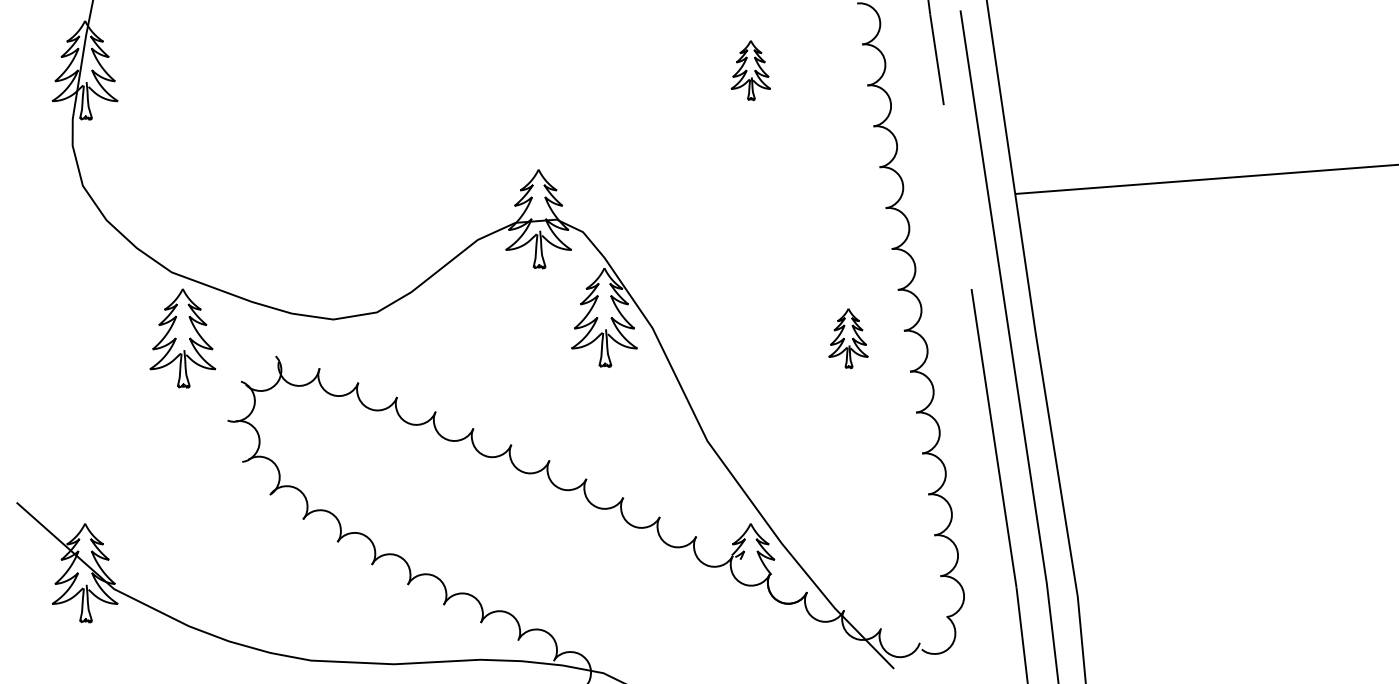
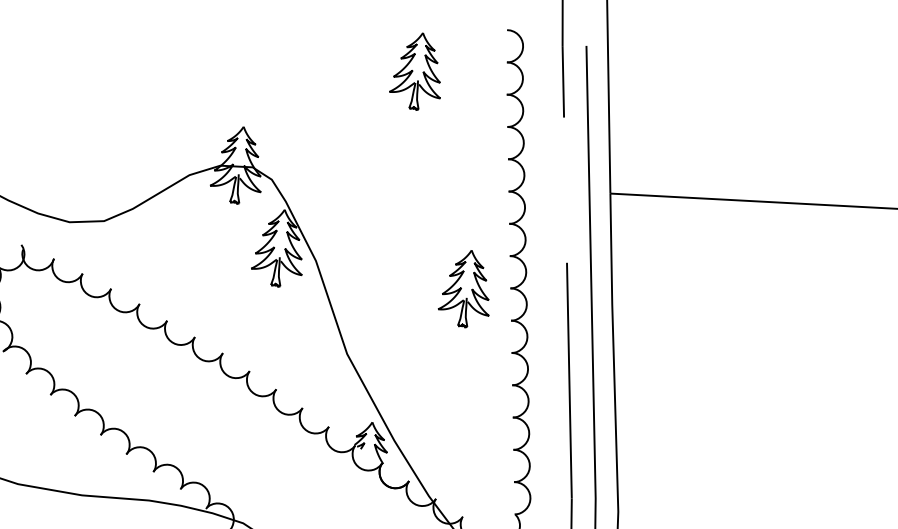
part: (750, 70) -> (417, 71), size x1.67
part: (848, 338) -> (466, 288), size x1.67

